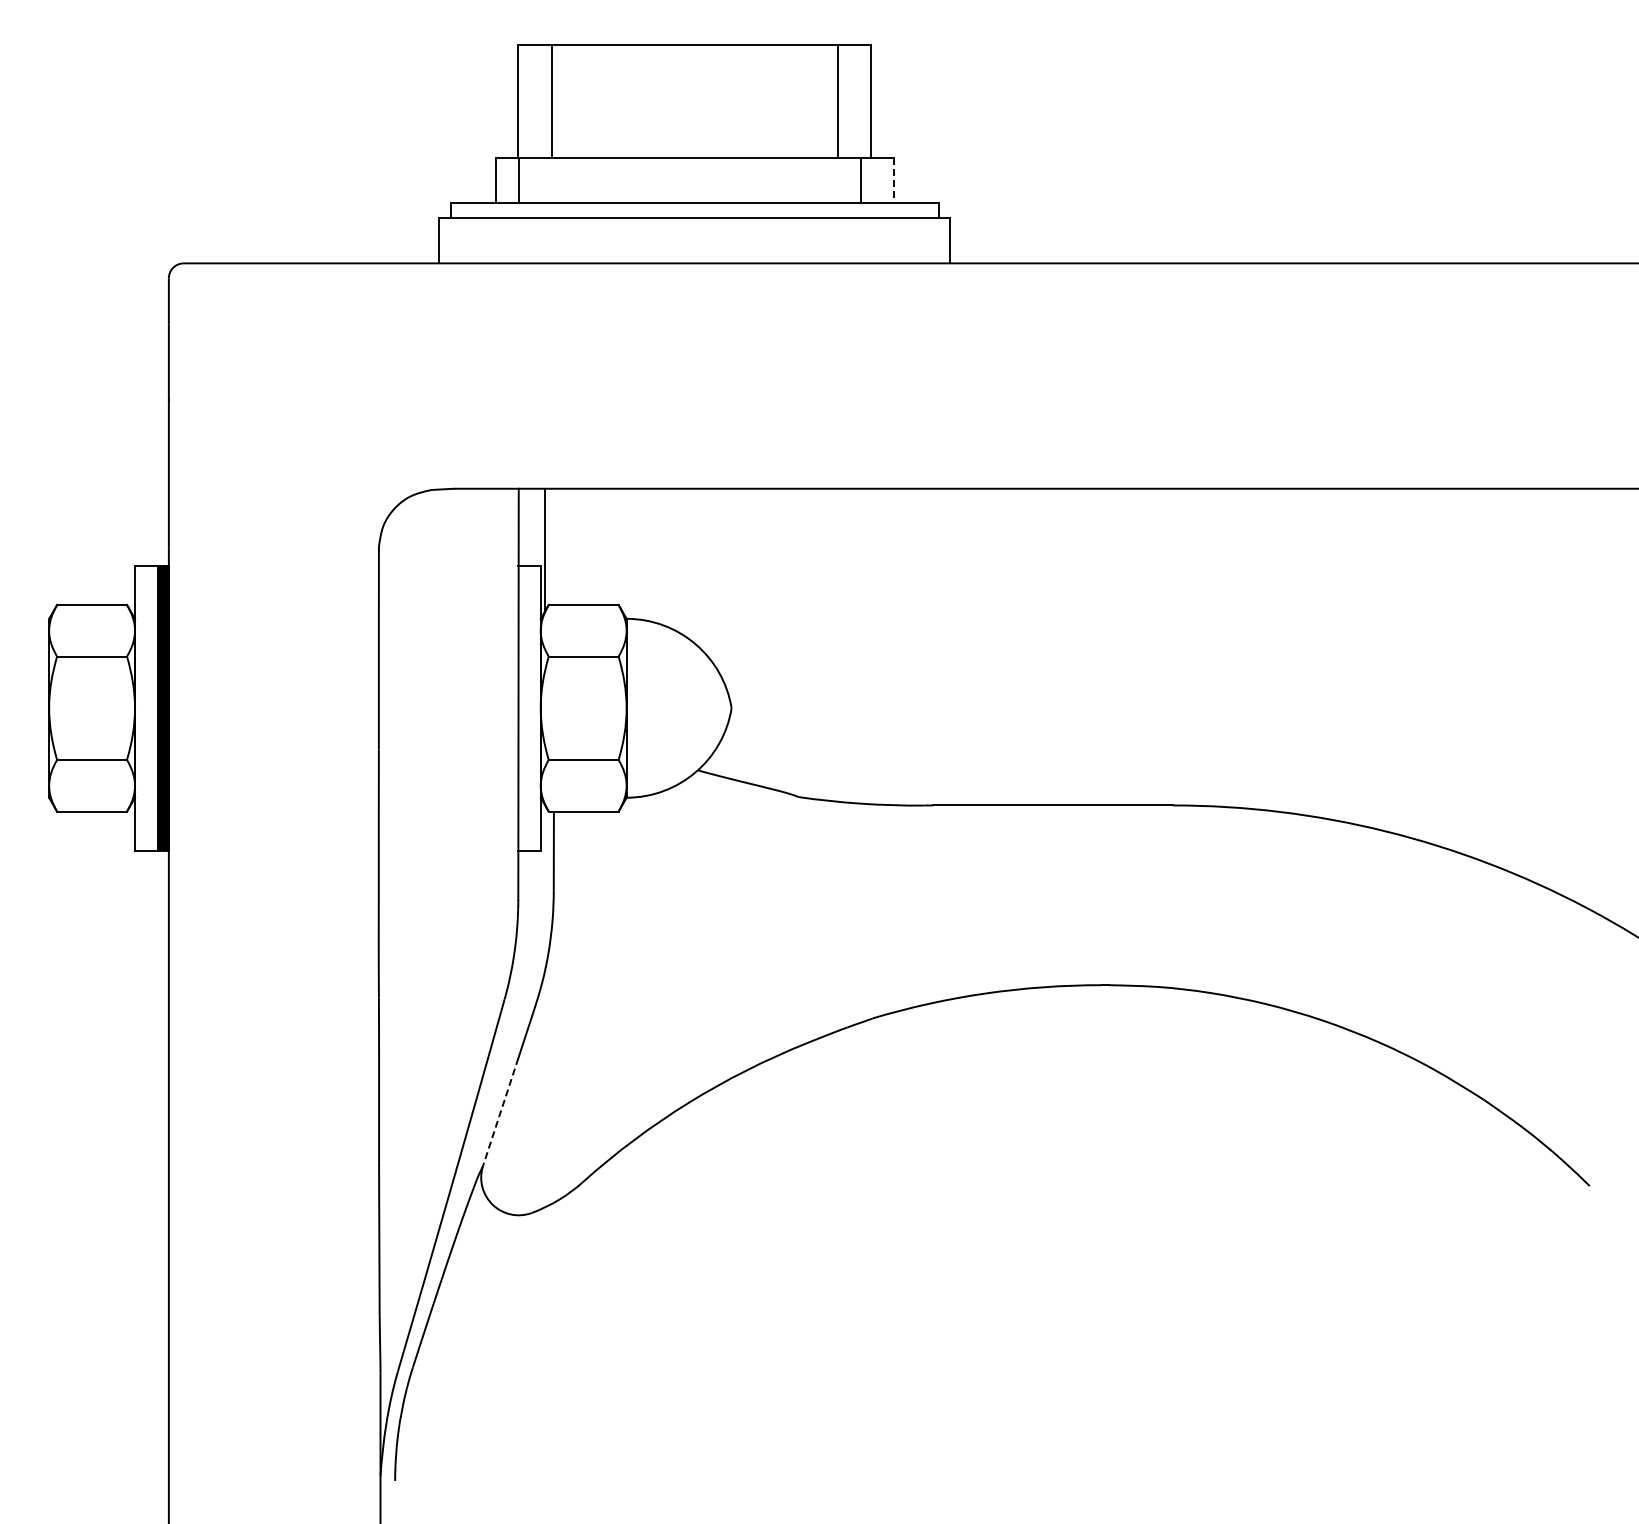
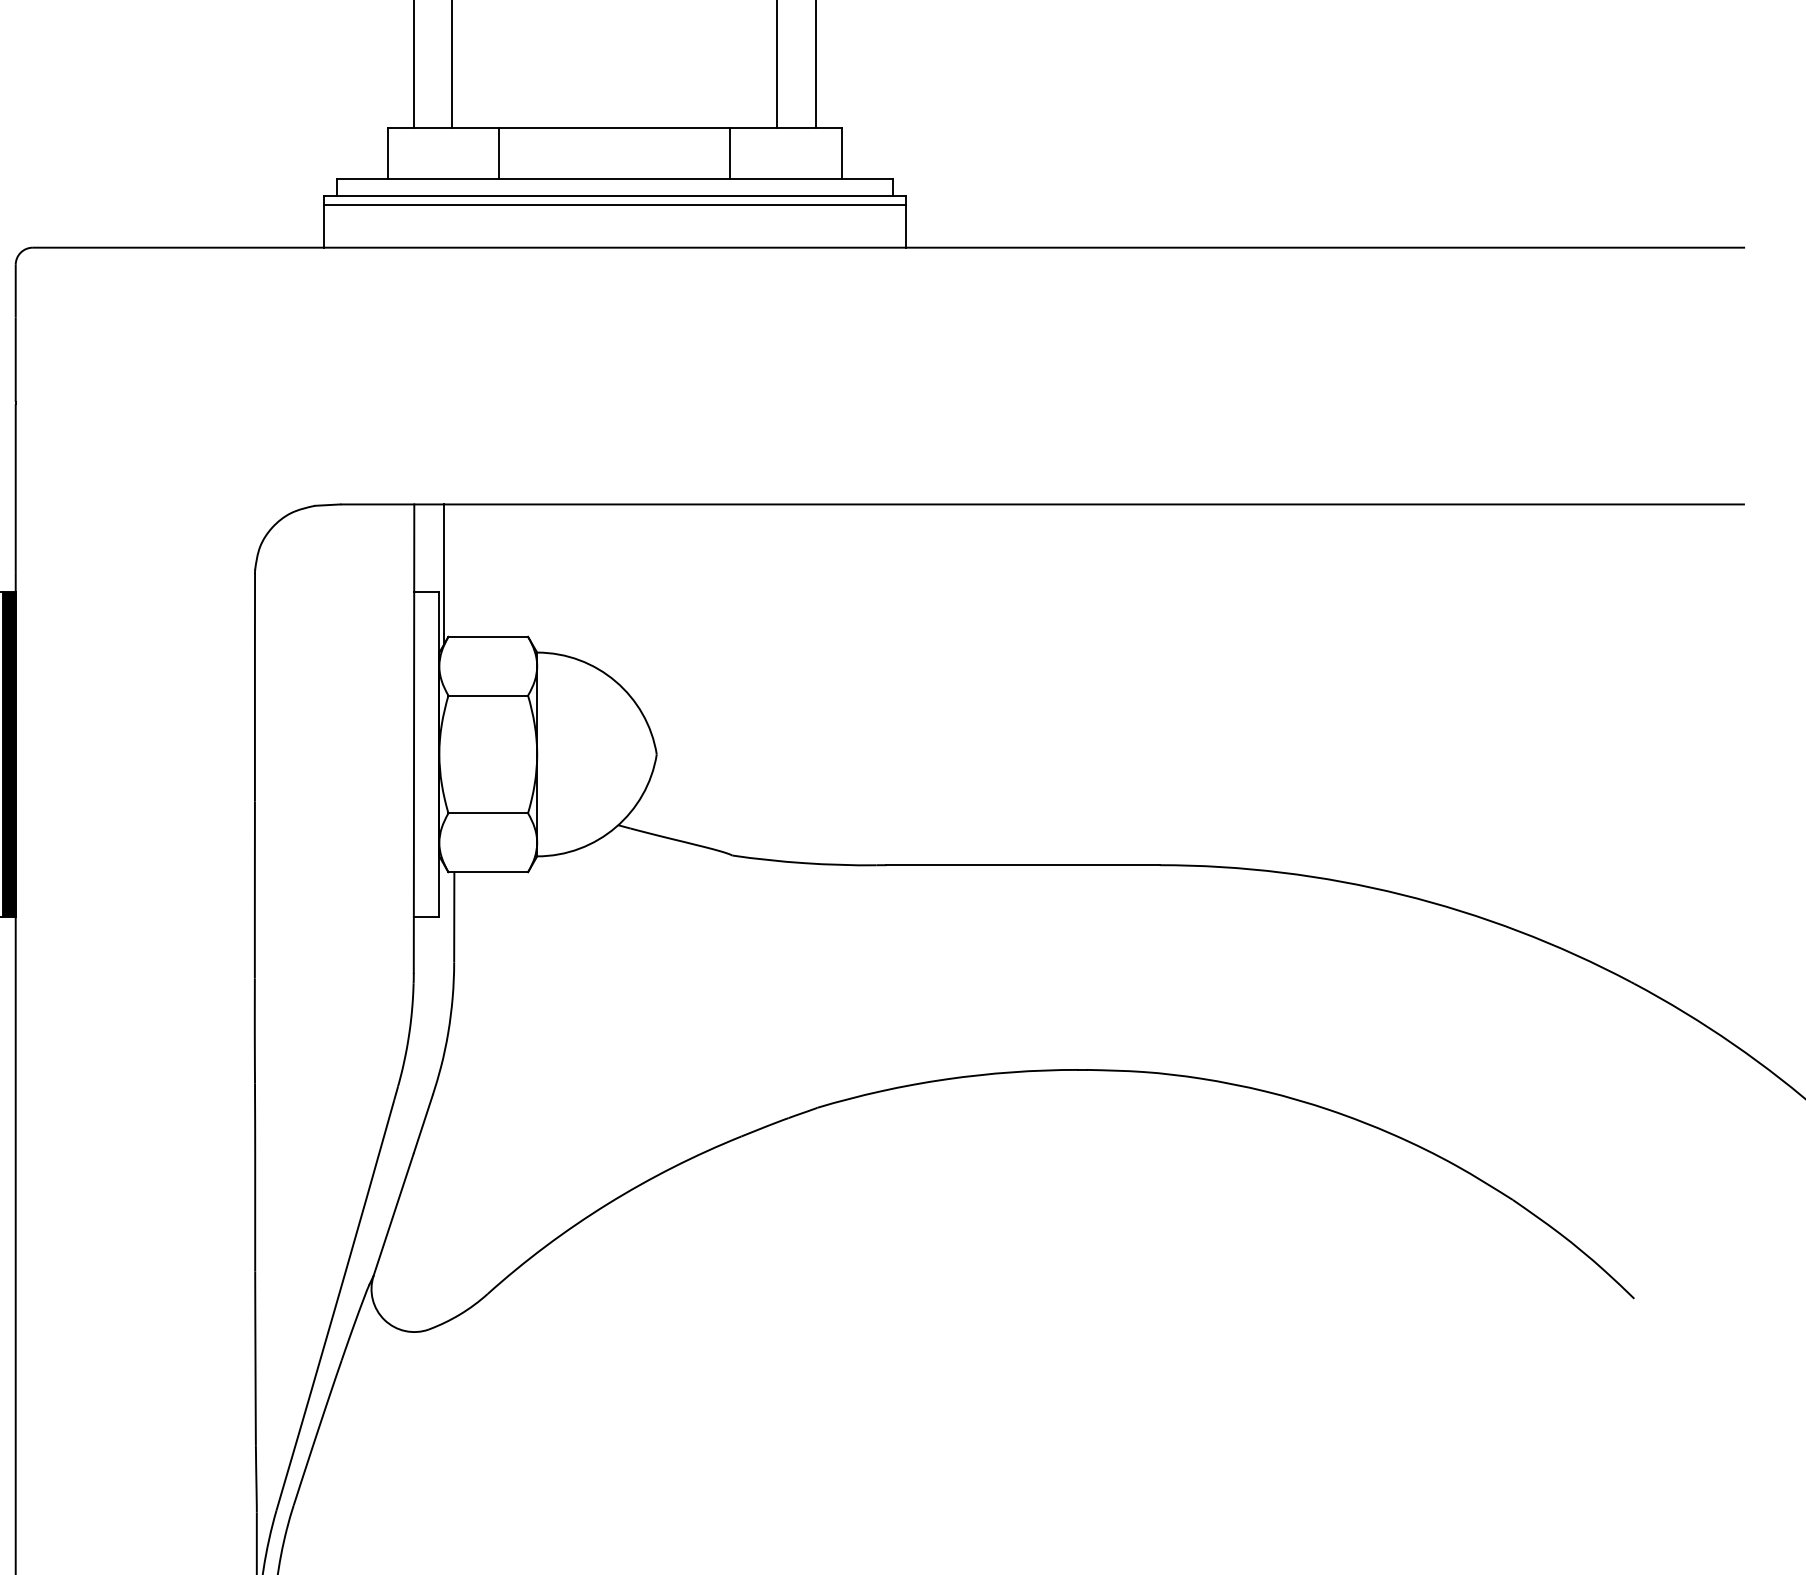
line: (519, 180) -> (499, 153), moved
line: (861, 180) -> (730, 153), moved
line: (893, 180) -> (841, 153), dashed -> solid
line: (694, 225) -> (614, 204), added
line: (500, 1112) -> (393, 1214), dashed -> solid

